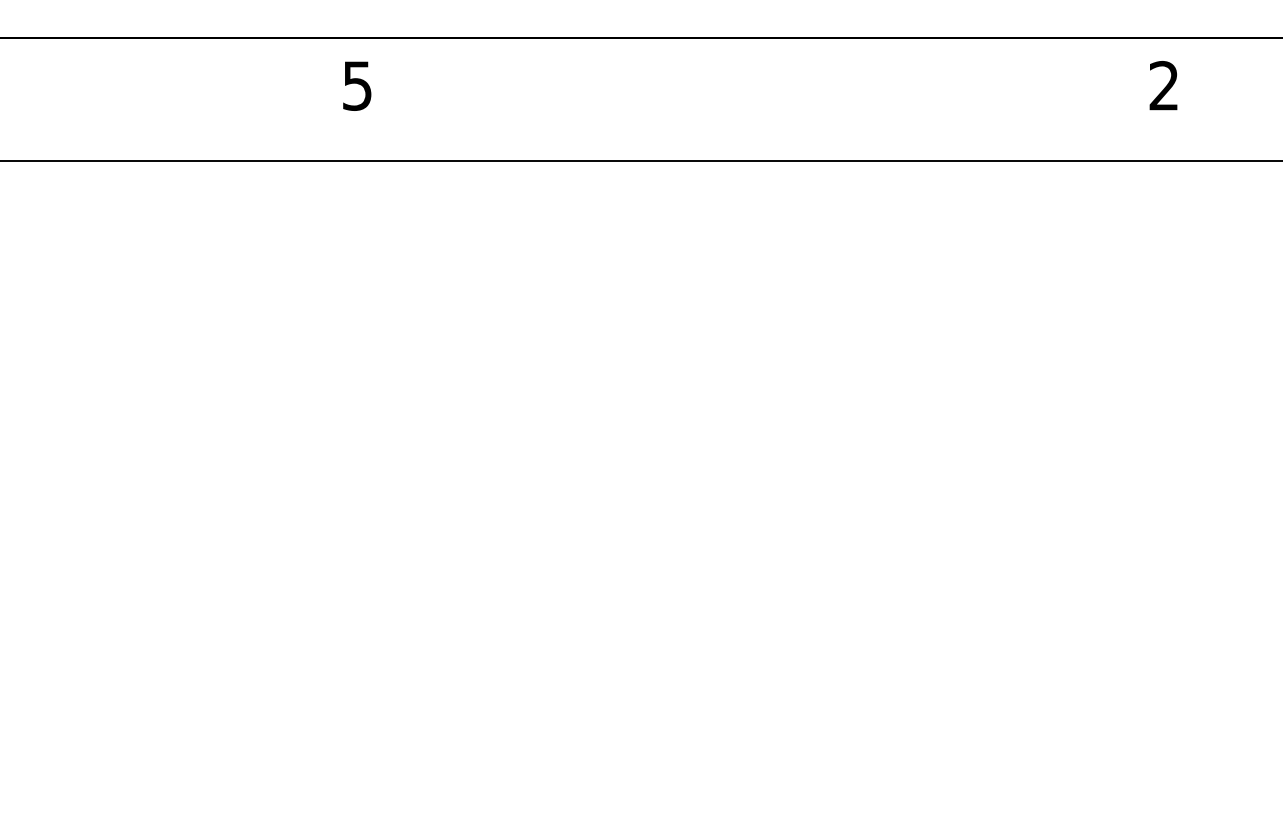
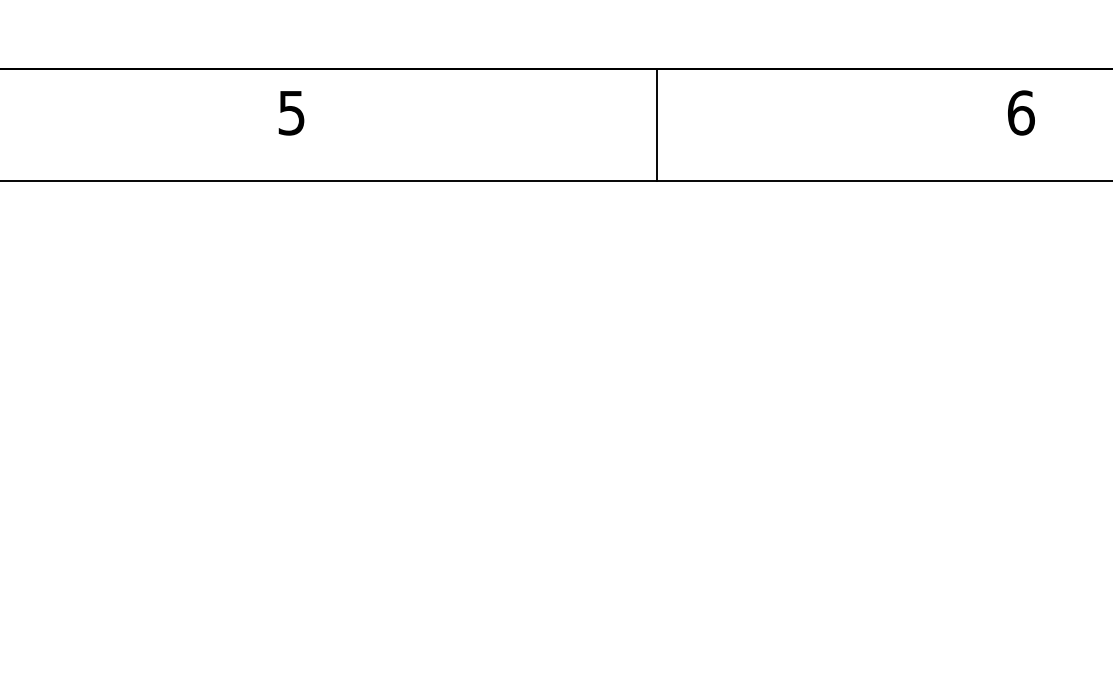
text: (1164, 85) -> (1021, 112), 2 -> 6
line: (760, 99) -> (656, 125), added

